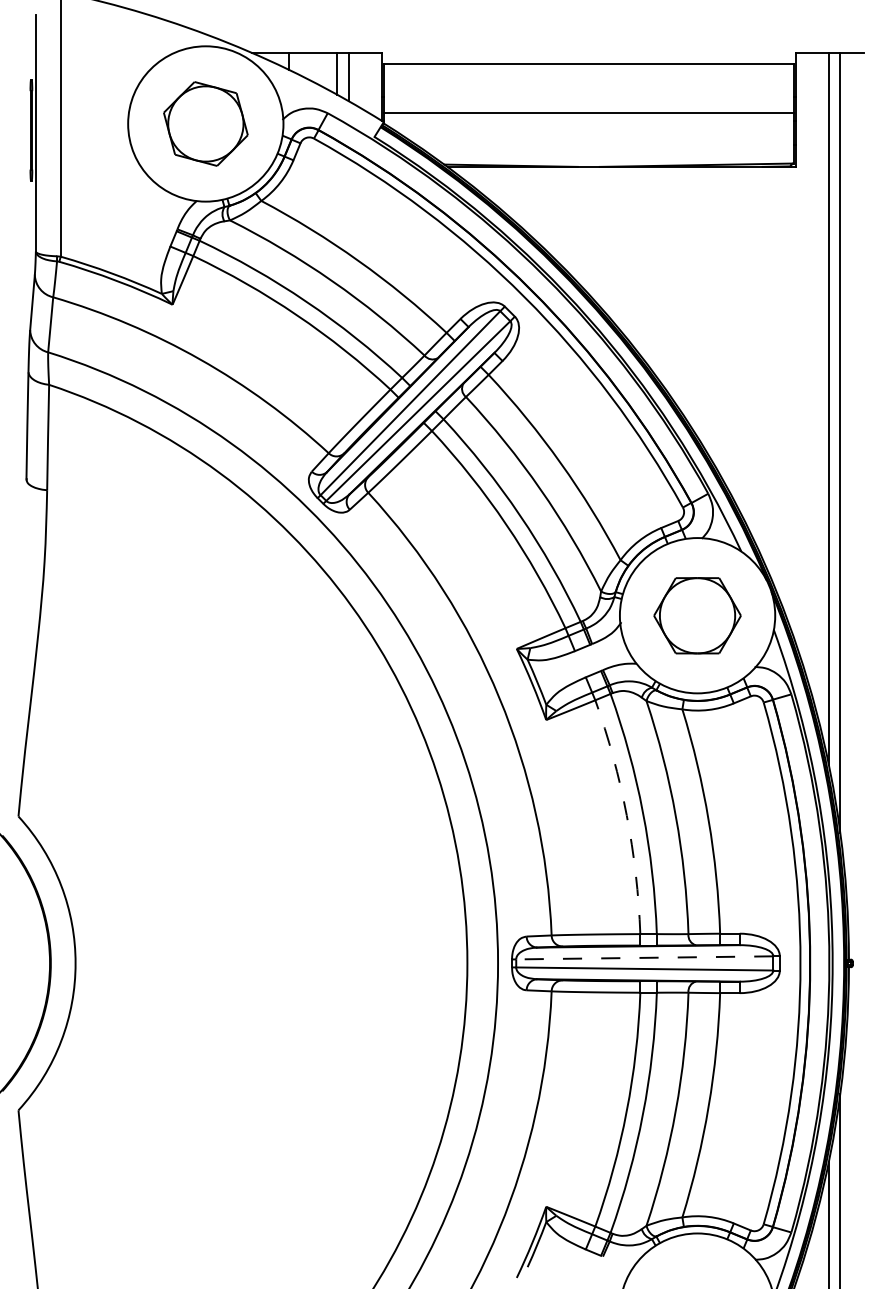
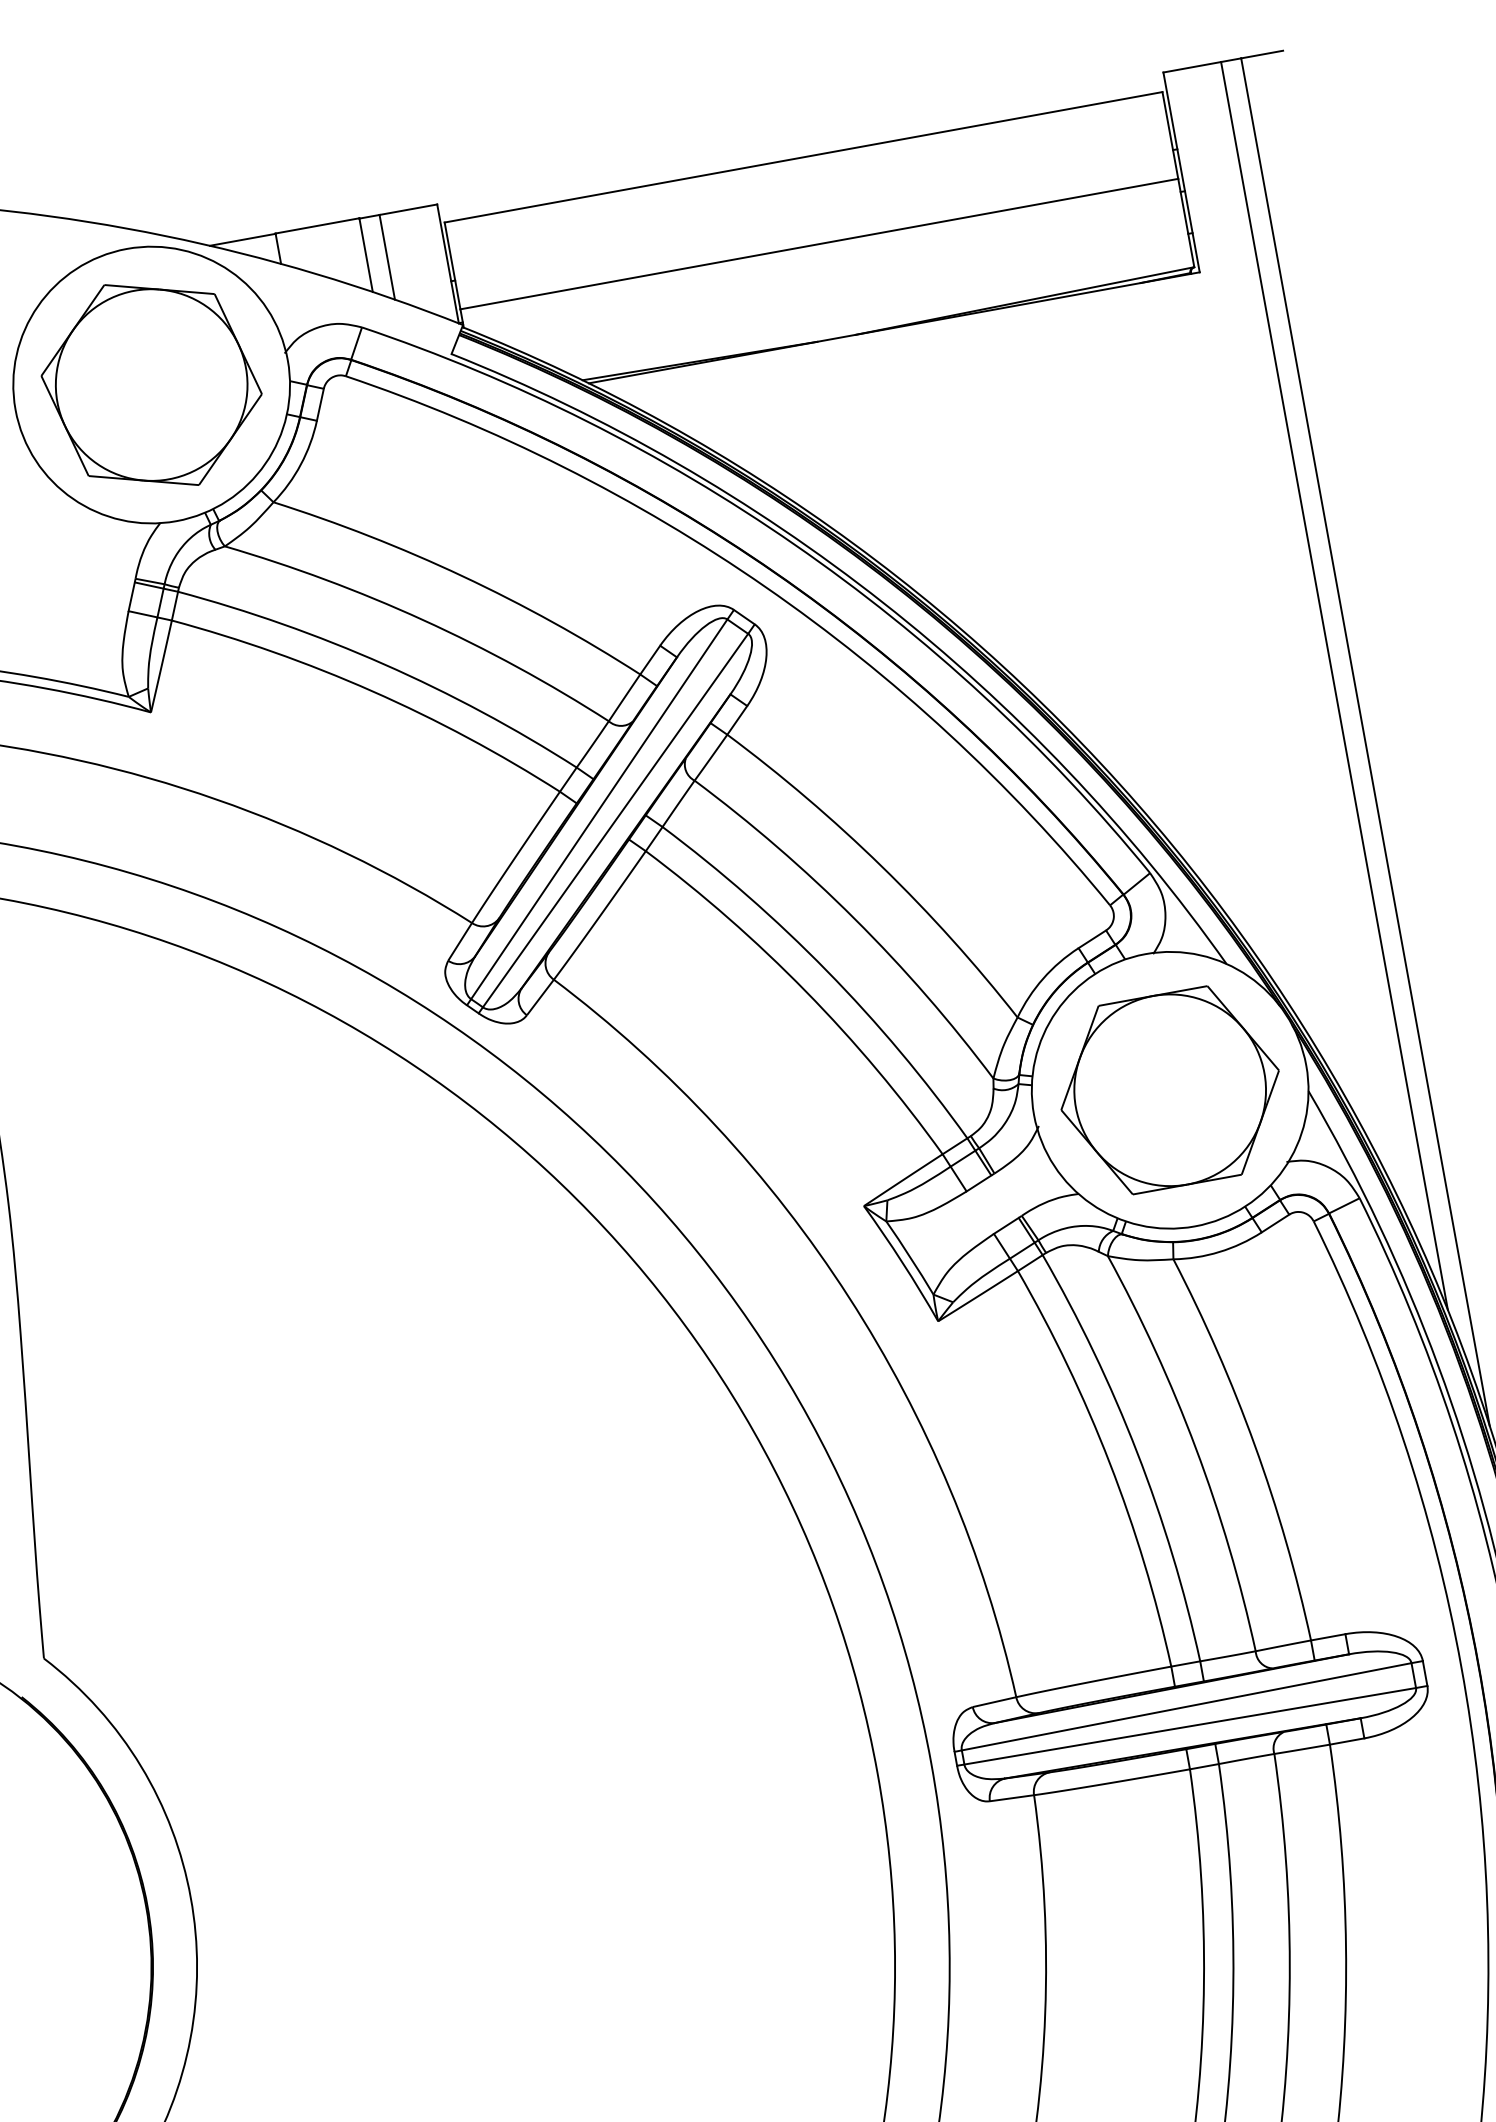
part: (205, 123) -> (150, 384), size x1.43
part: (697, 615) -> (1169, 1089), size x1.43
arc: (626, 815) -> (1109, 1463), dashed -> solid
line: (644, 957) -> (1186, 1706), dashed -> solid

